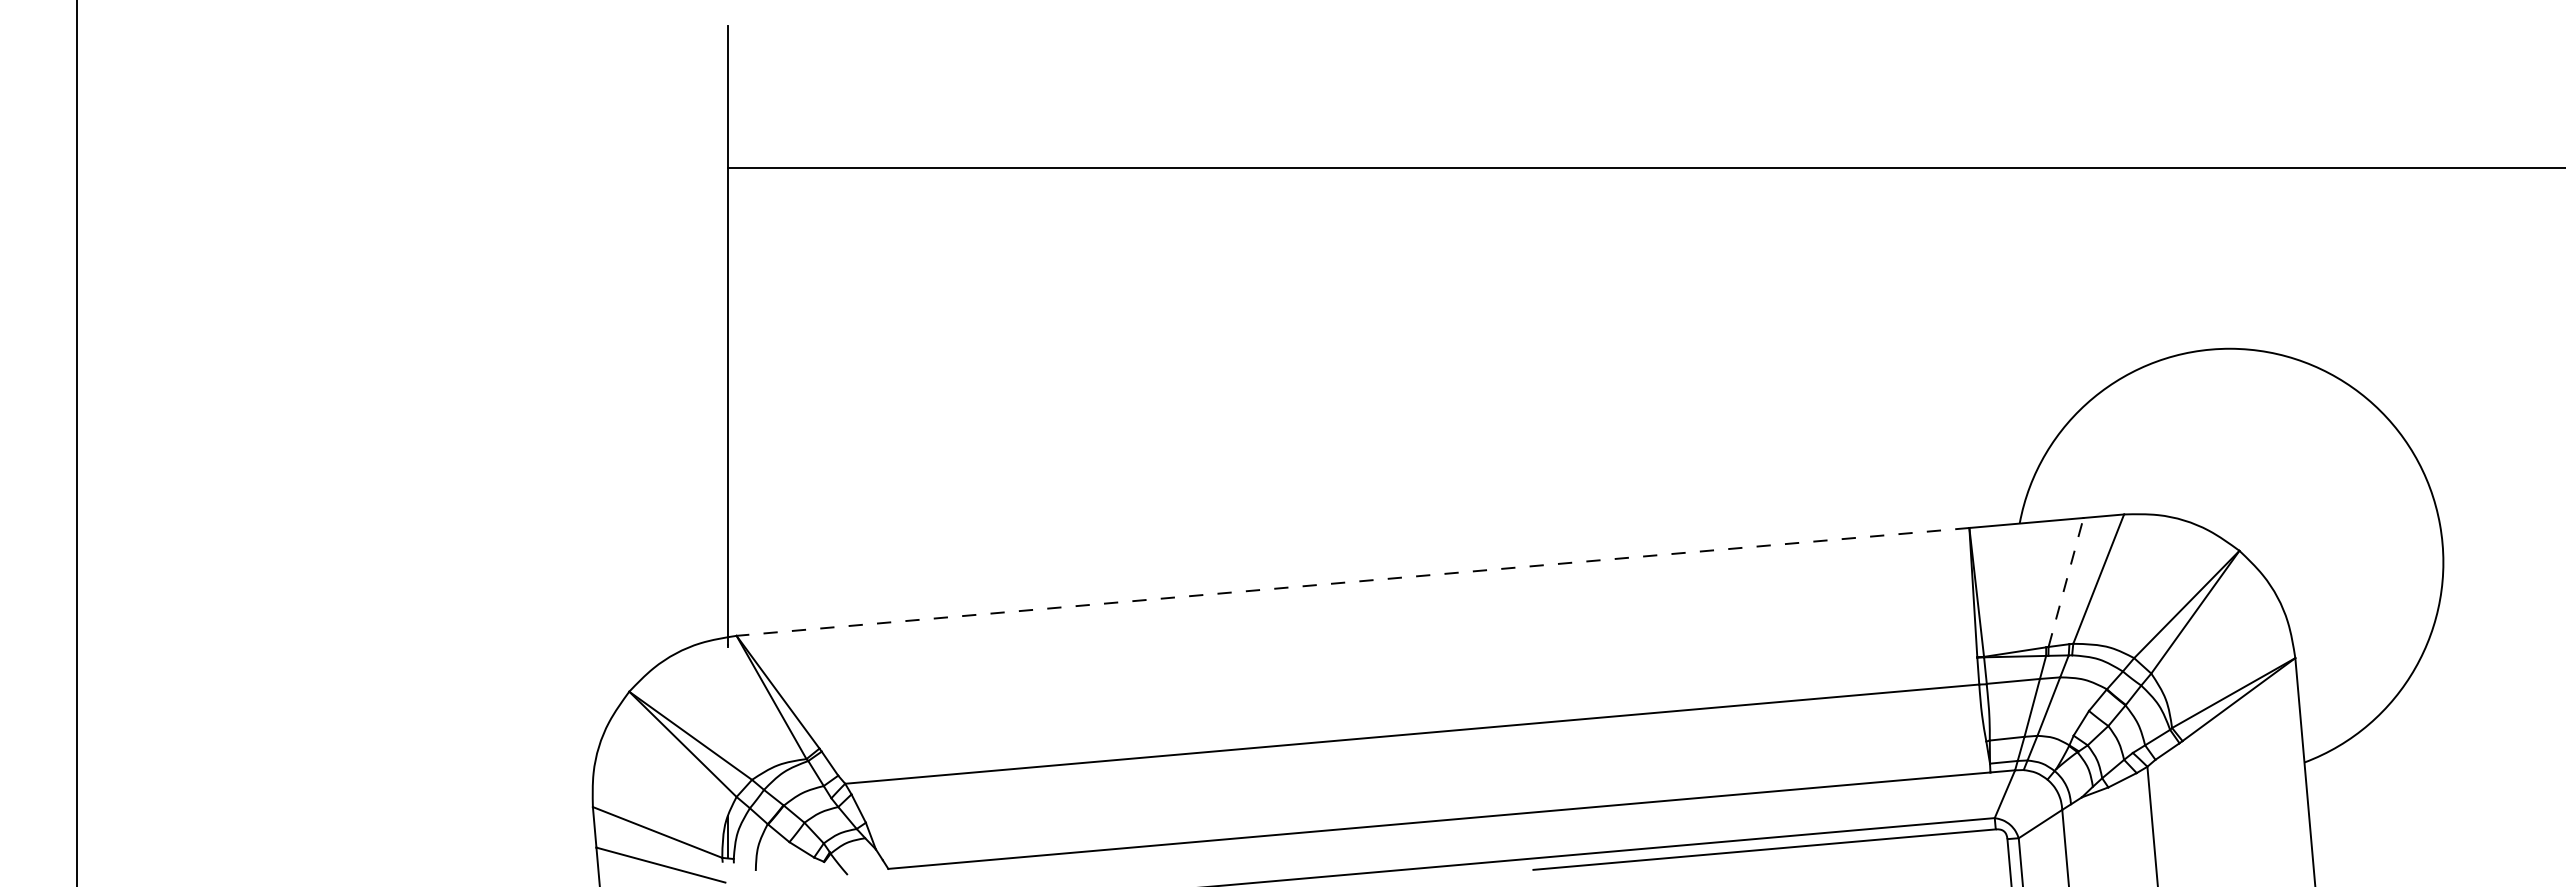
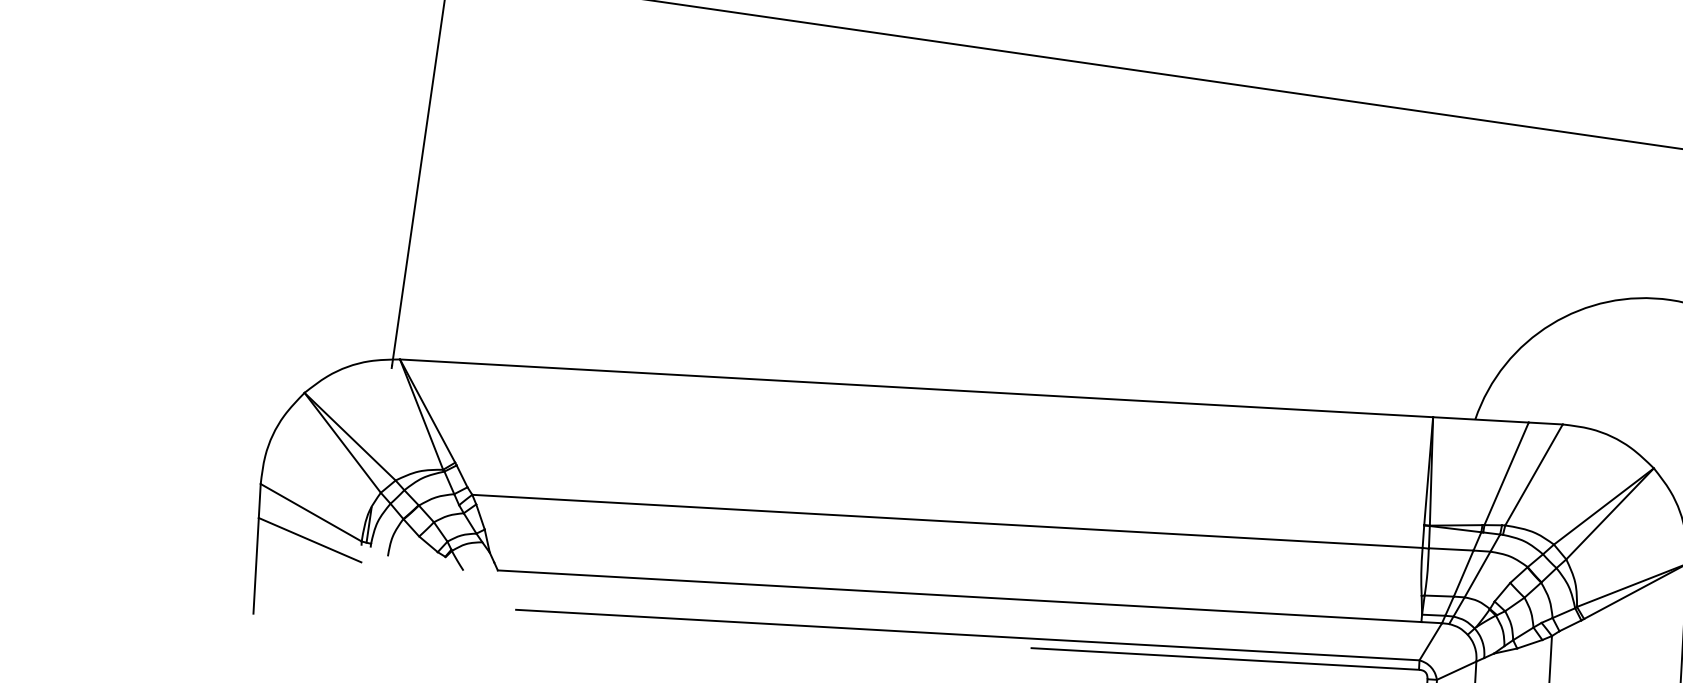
line: (1352, 581) -> (916, 387), dashed -> solid
line: (2066, 582) -> (1506, 473), dashed -> solid

